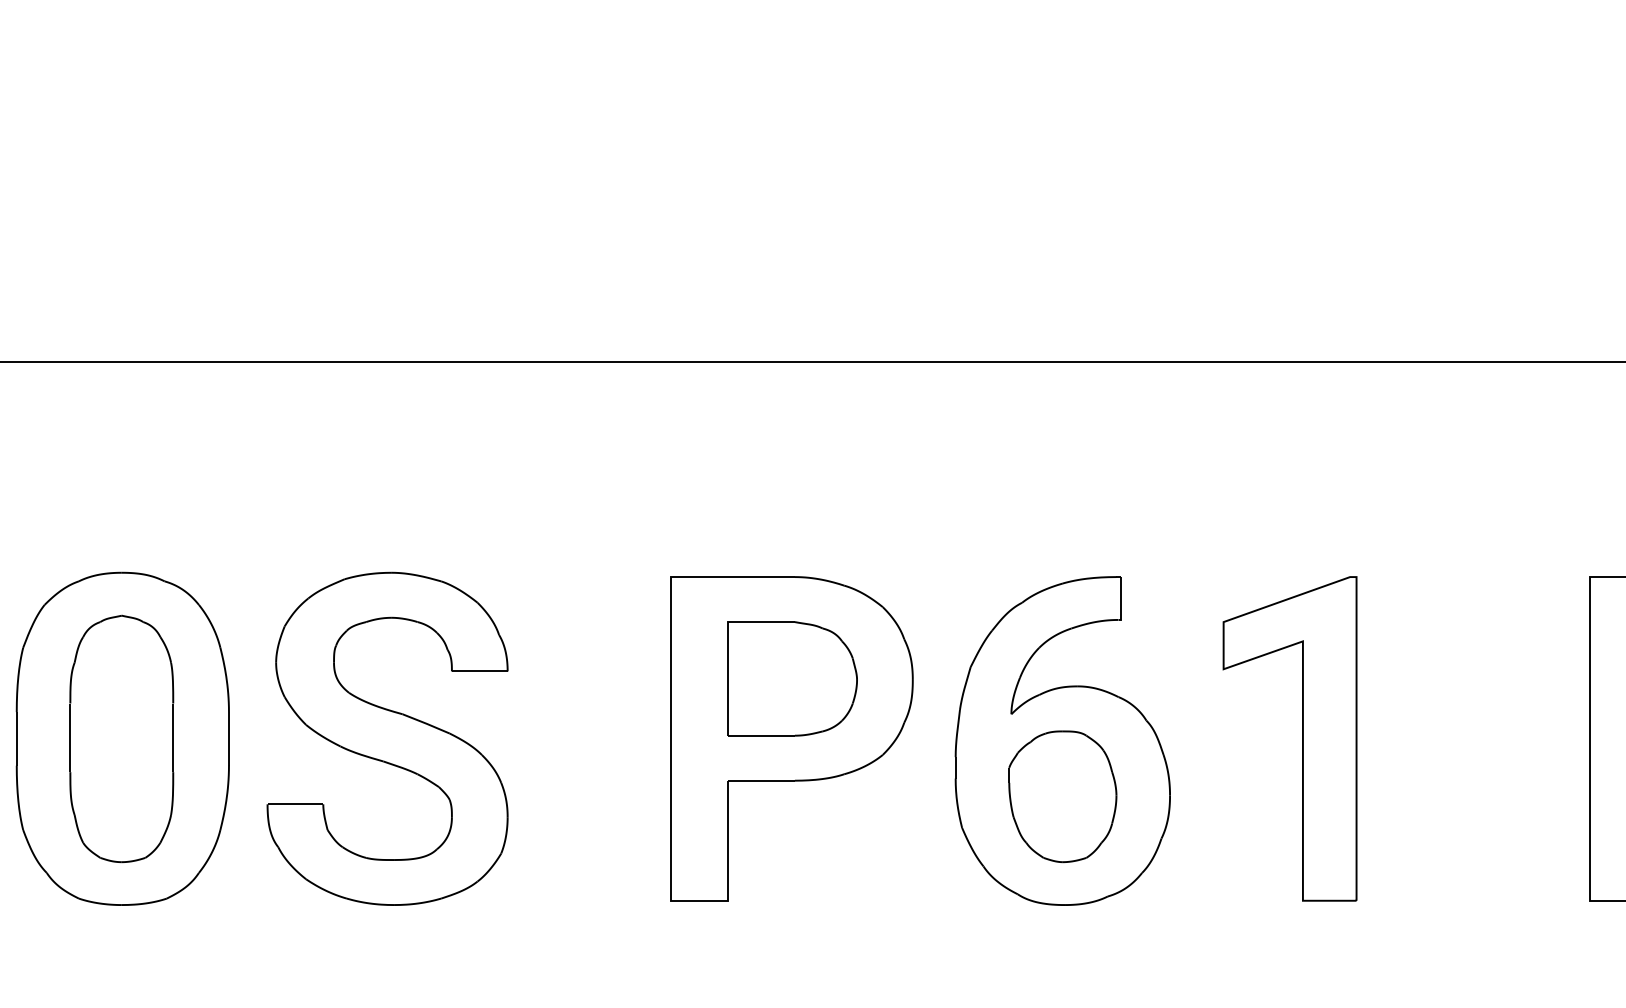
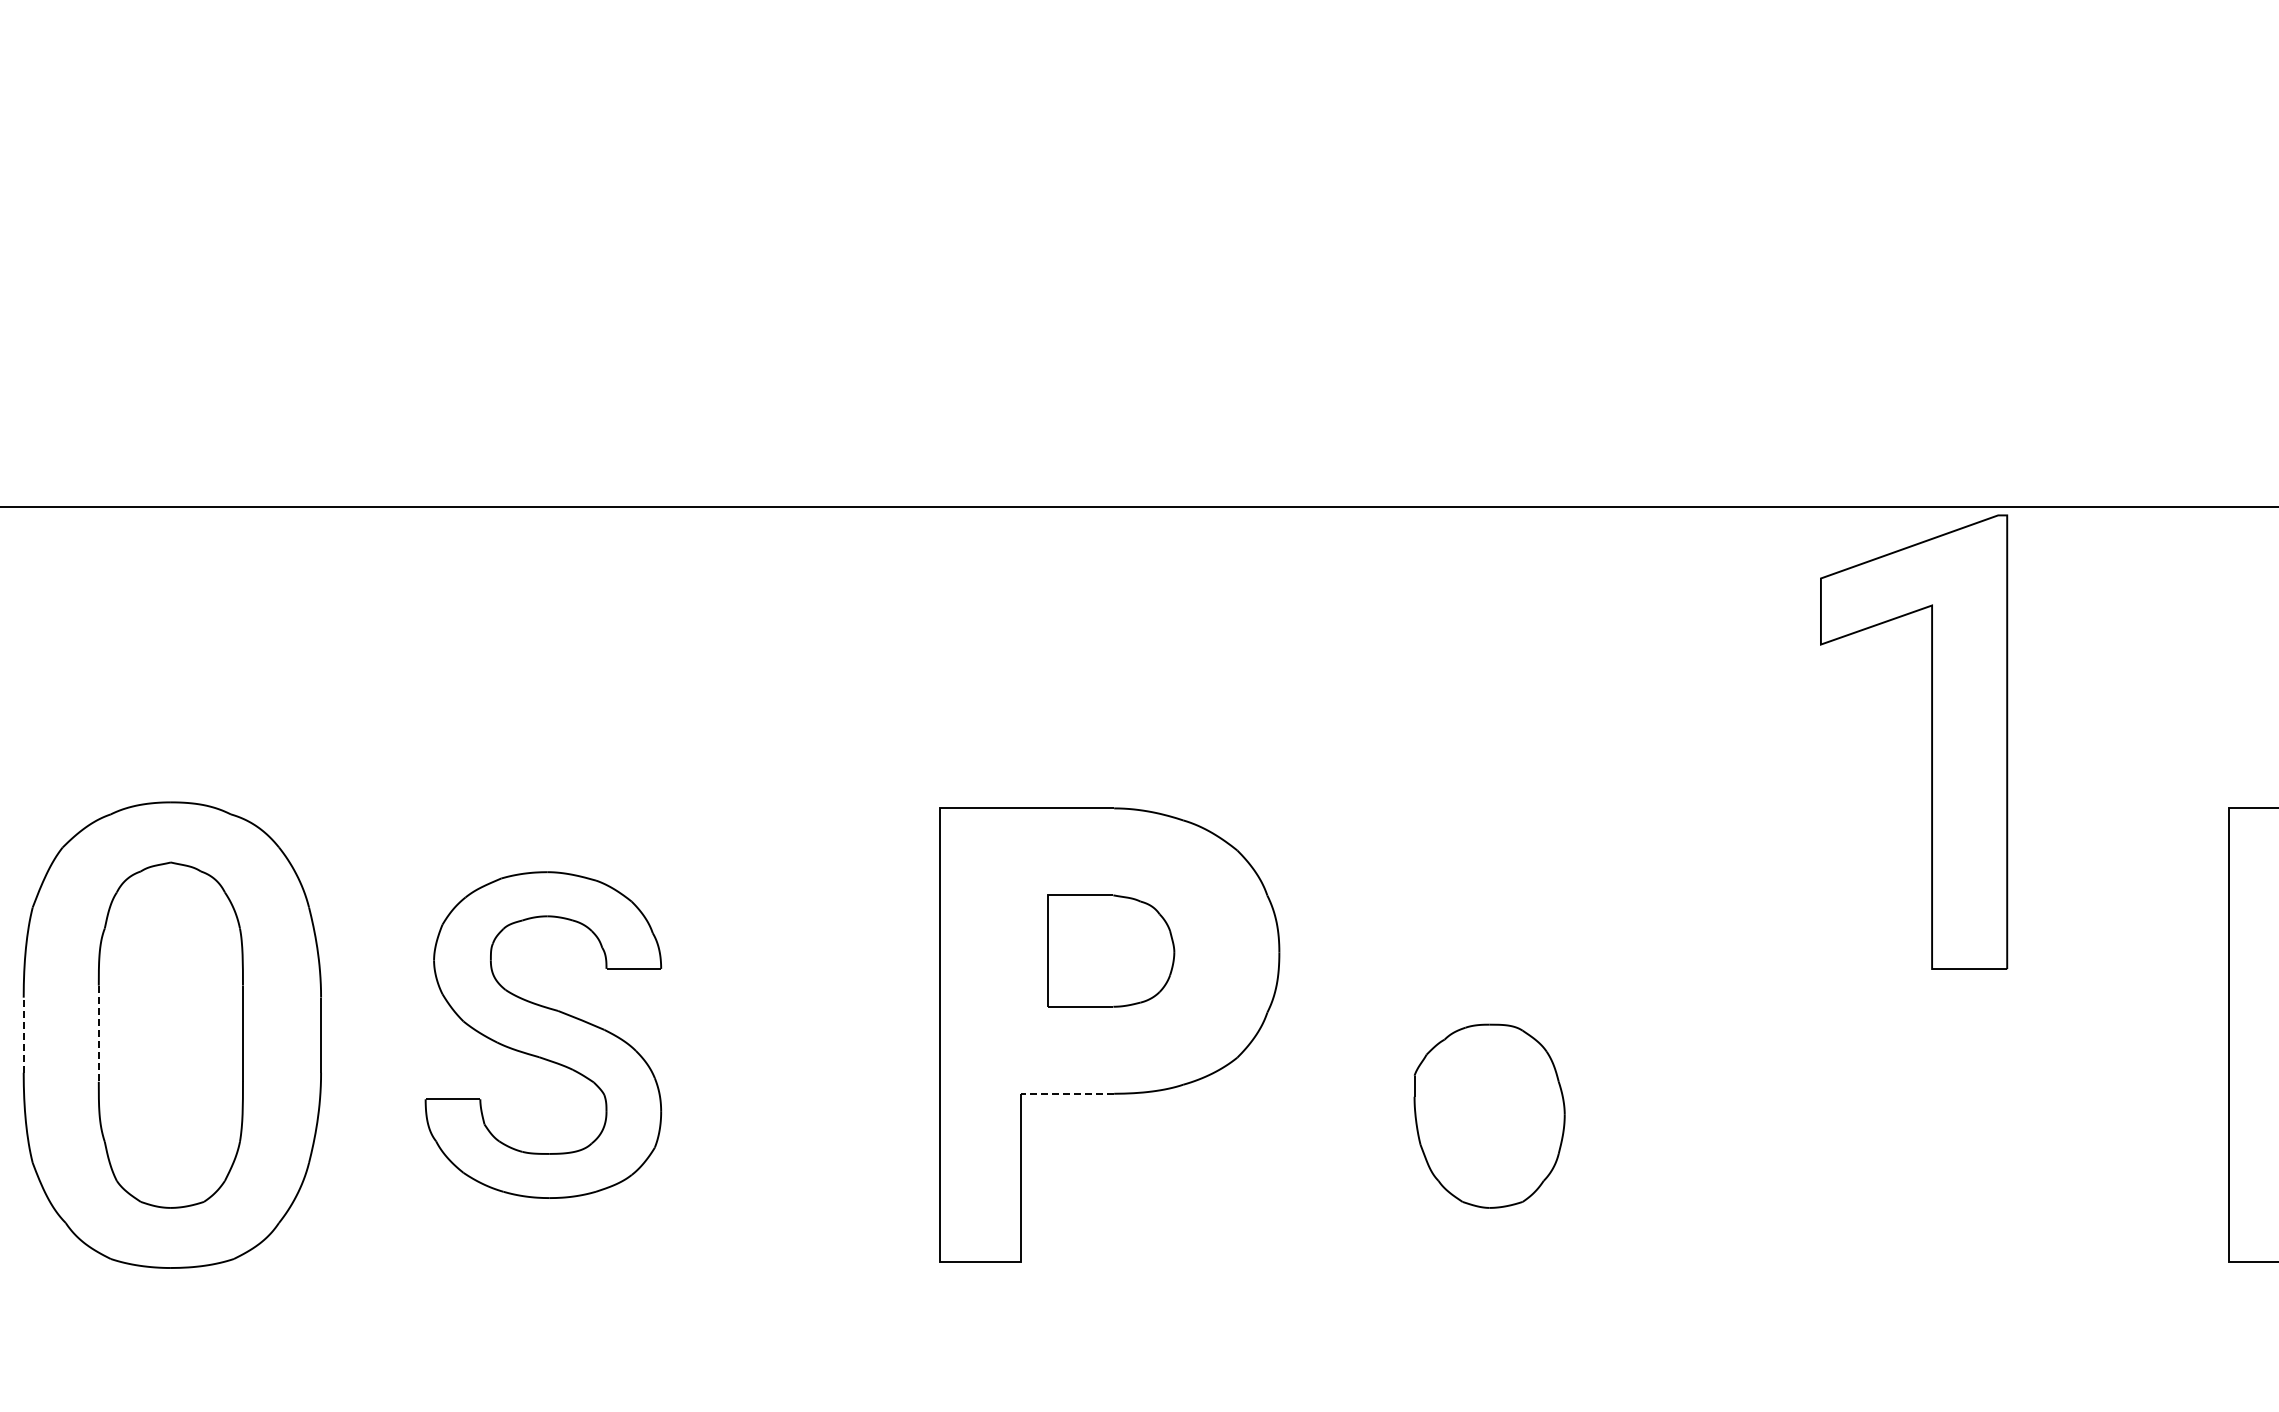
part: (793, 678) -> (1111, 950), size x0.7
line: (70, 738) -> (98, 1034), solid -> dashed
part: (387, 738) -> (543, 1034), size x0.7
part: (1302, 738) -> (1931, 741), moved
line: (16, 739) -> (23, 1035), solid -> dashed
part: (1062, 740) -> (1489, 1037), removed
line: (761, 780) -> (1067, 1093), solid -> dashed

